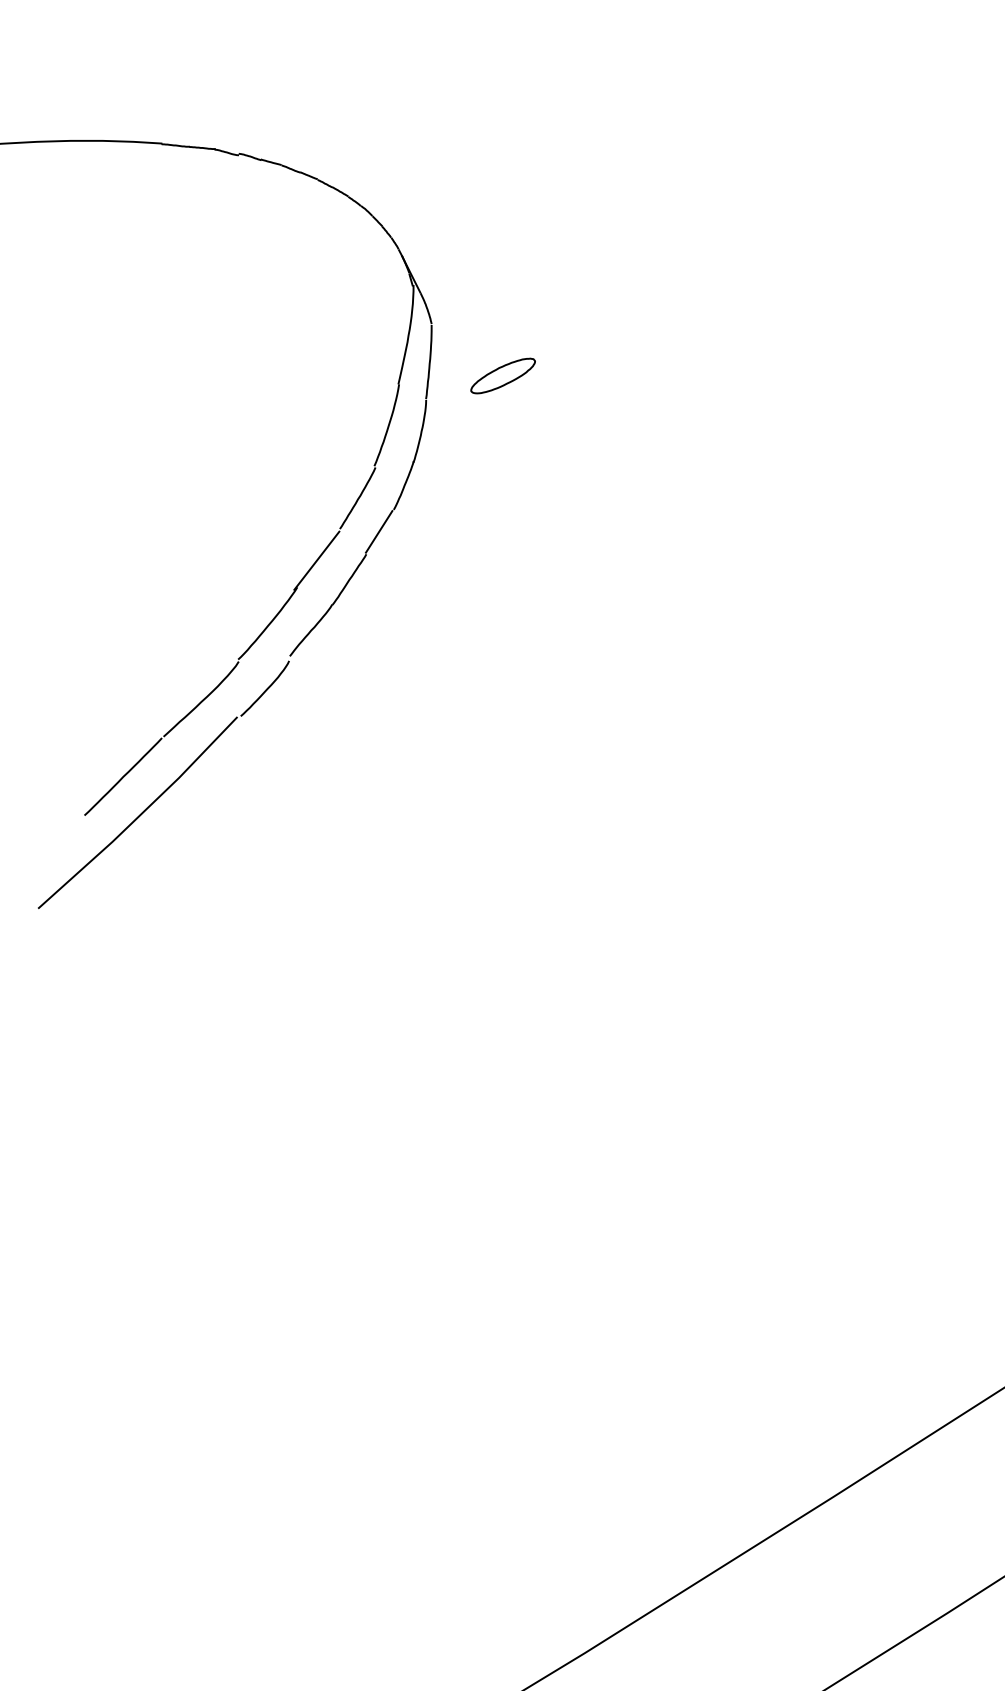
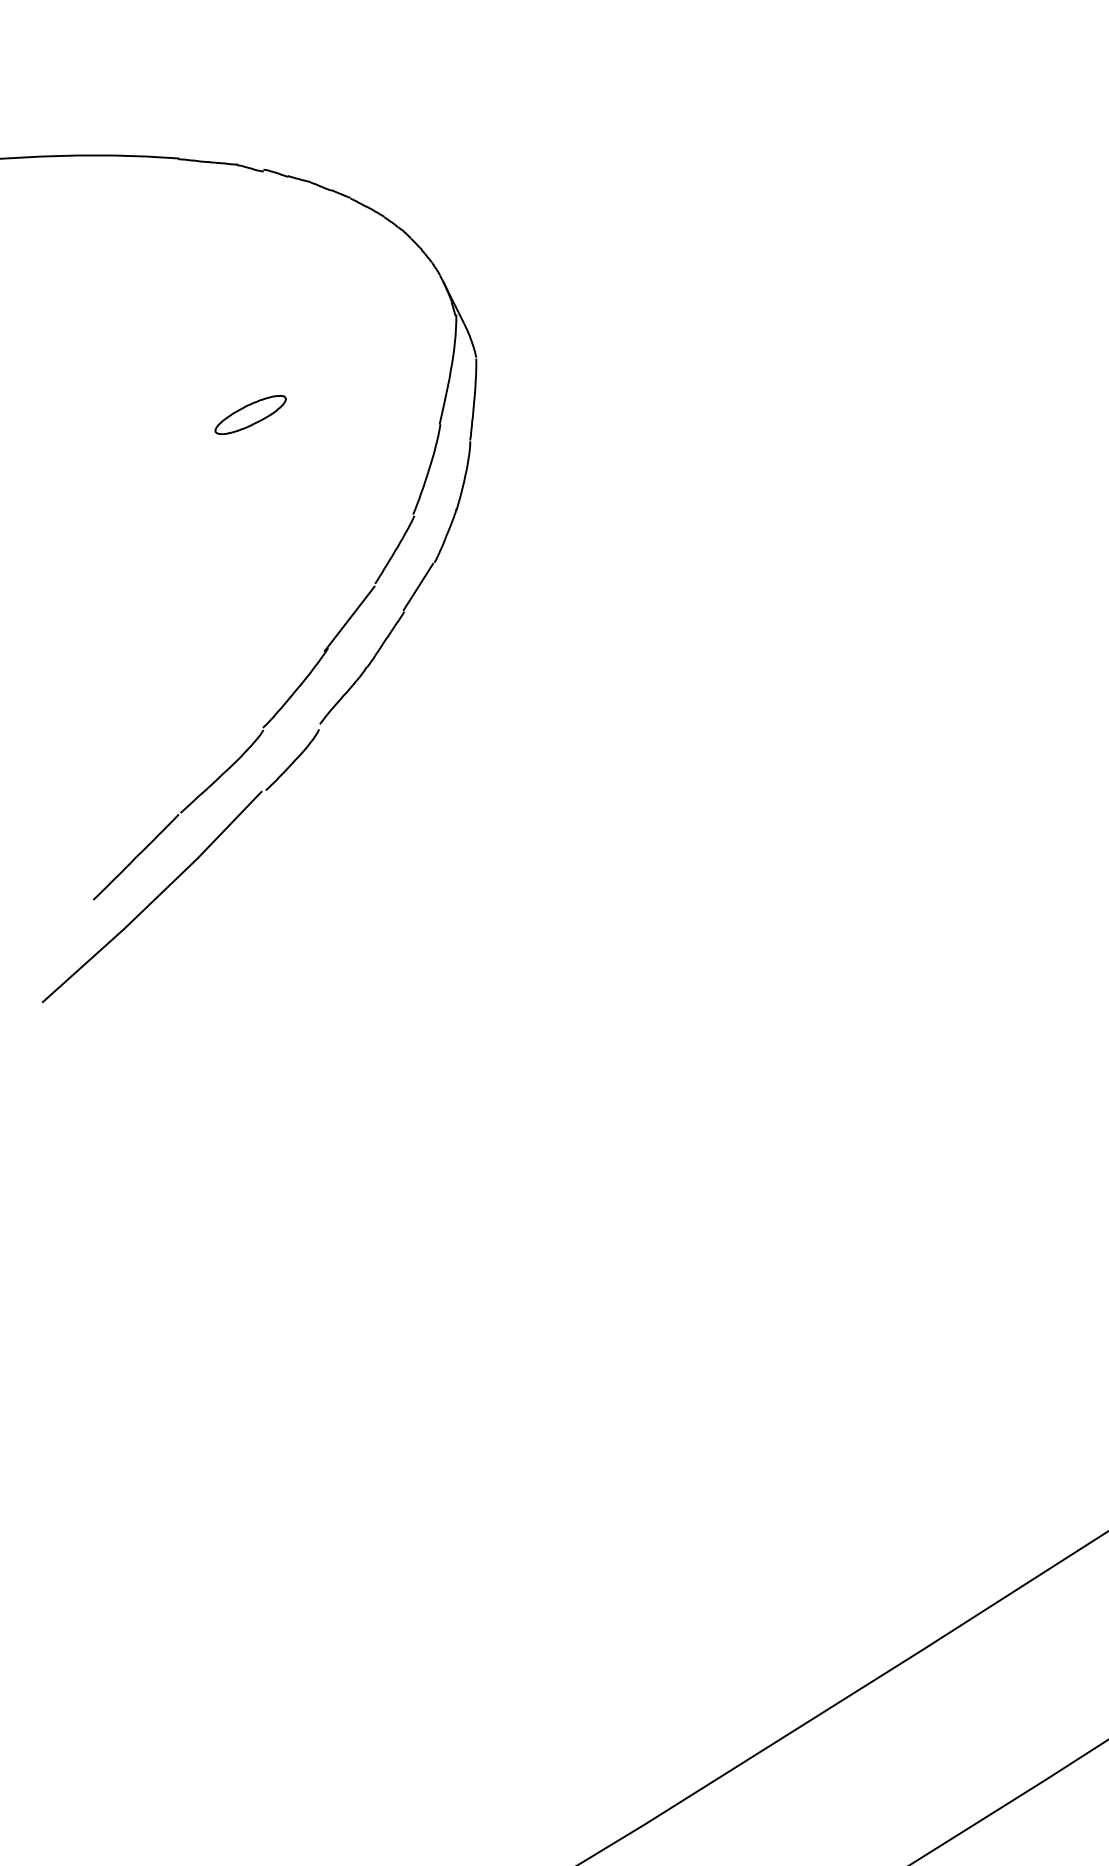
part: (502, 375) -> (249, 414), moved

